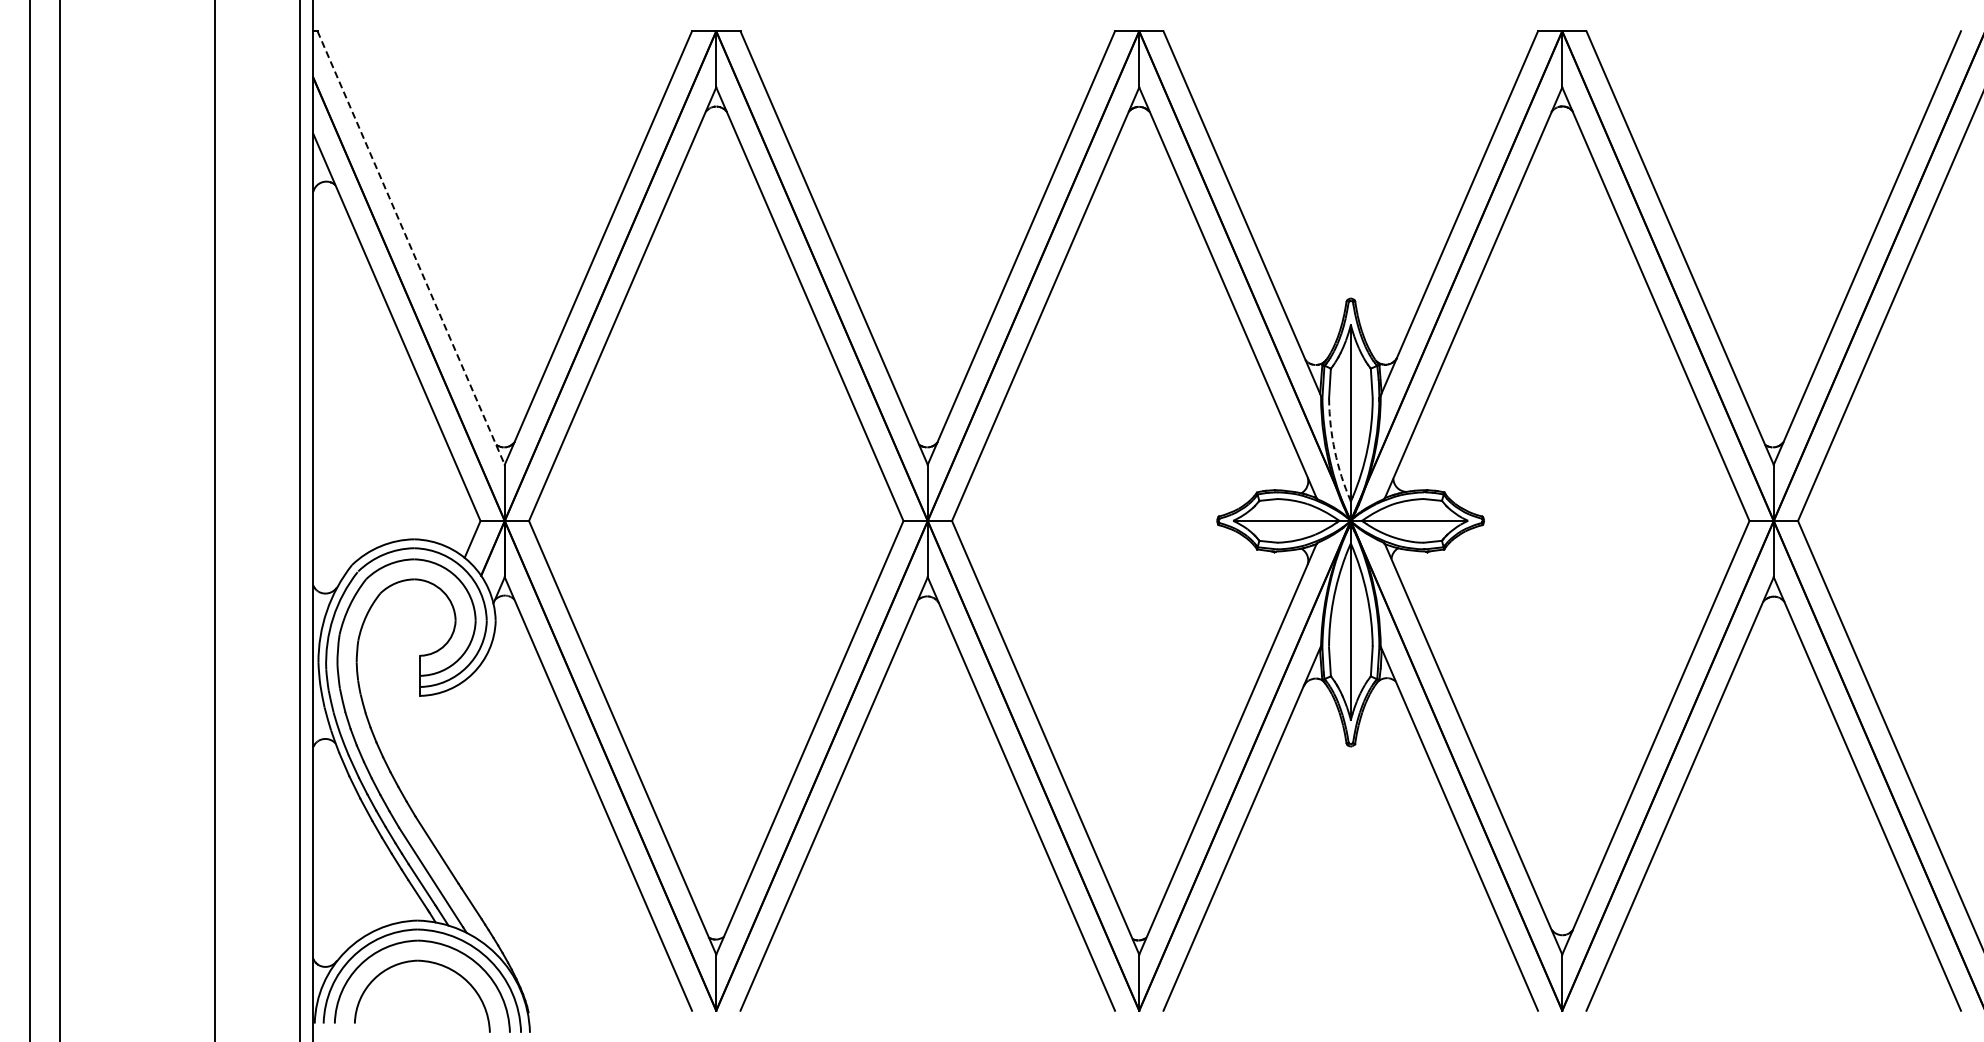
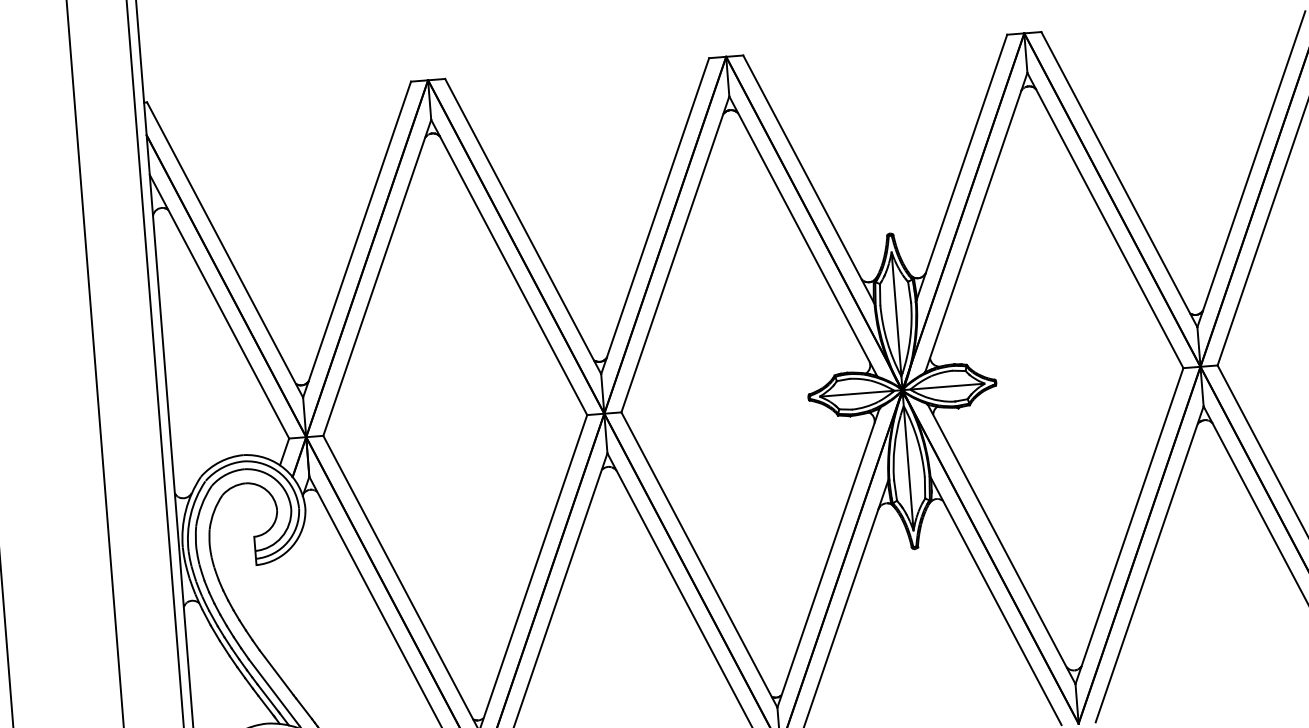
line: (411, 248) -> (225, 250), dashed -> solid
arc: (1334, 451) -> (887, 342), dashed -> solid

